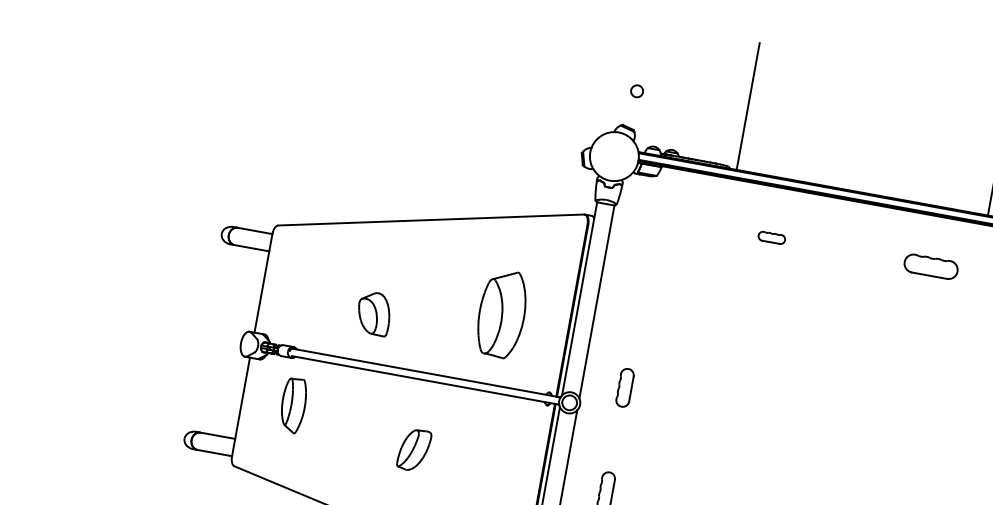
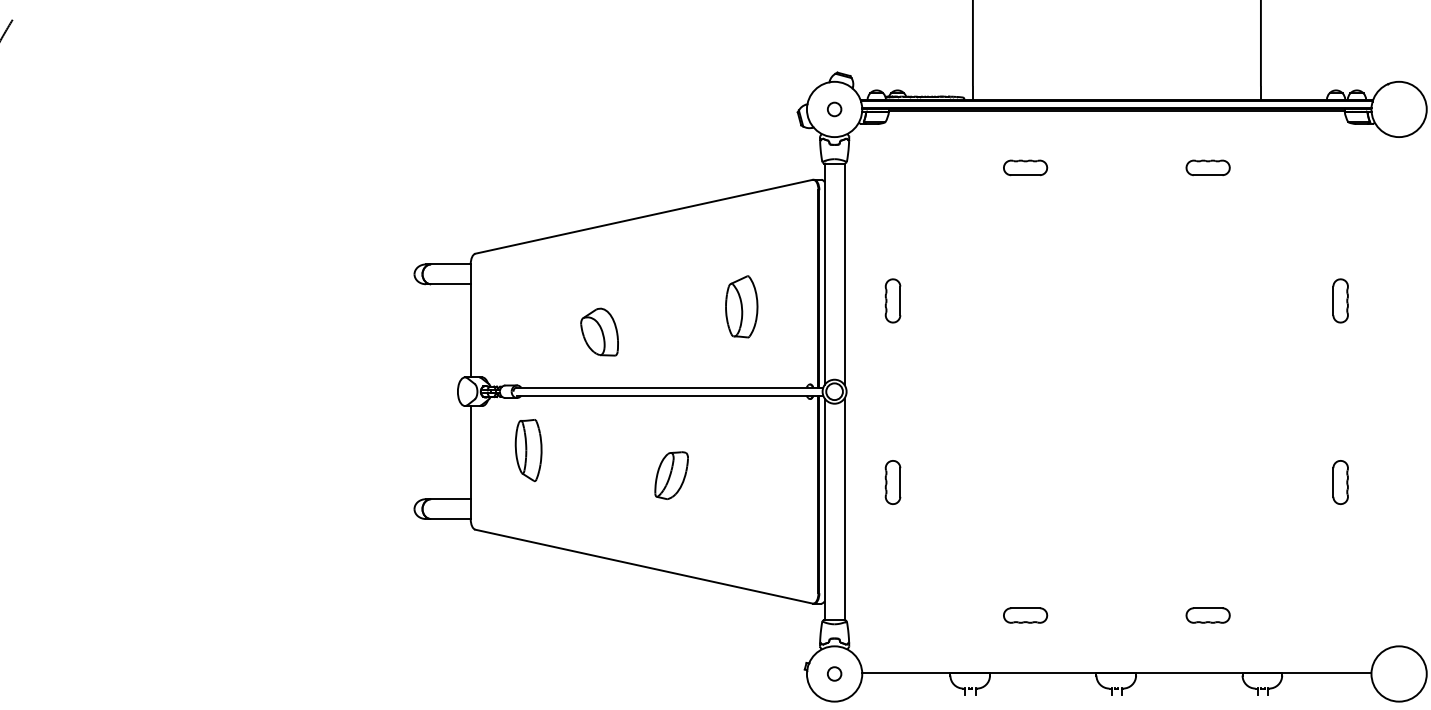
circle: (637, 91) -> (834, 109), moved
part: (771, 237) -> (1025, 167), size x1.43
part: (930, 266) -> (1207, 167), size x0.71
part: (501, 313) -> (741, 306), size x0.62
part: (624, 387) -> (892, 300), moved

